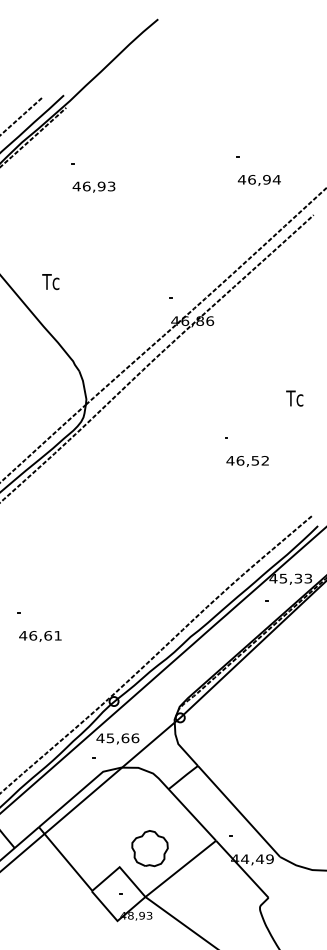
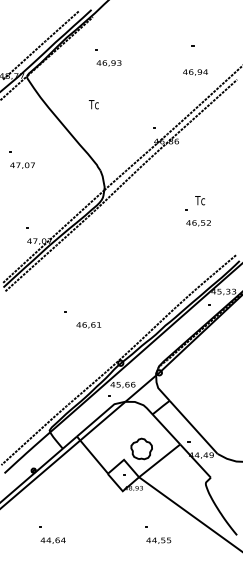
text: (259, 180) -> (195, 72), moved
text: (50, 281) -> (93, 104), moved
text: (295, 398) -> (200, 200), moved
text: (39, 636) -> (88, 325), moved

